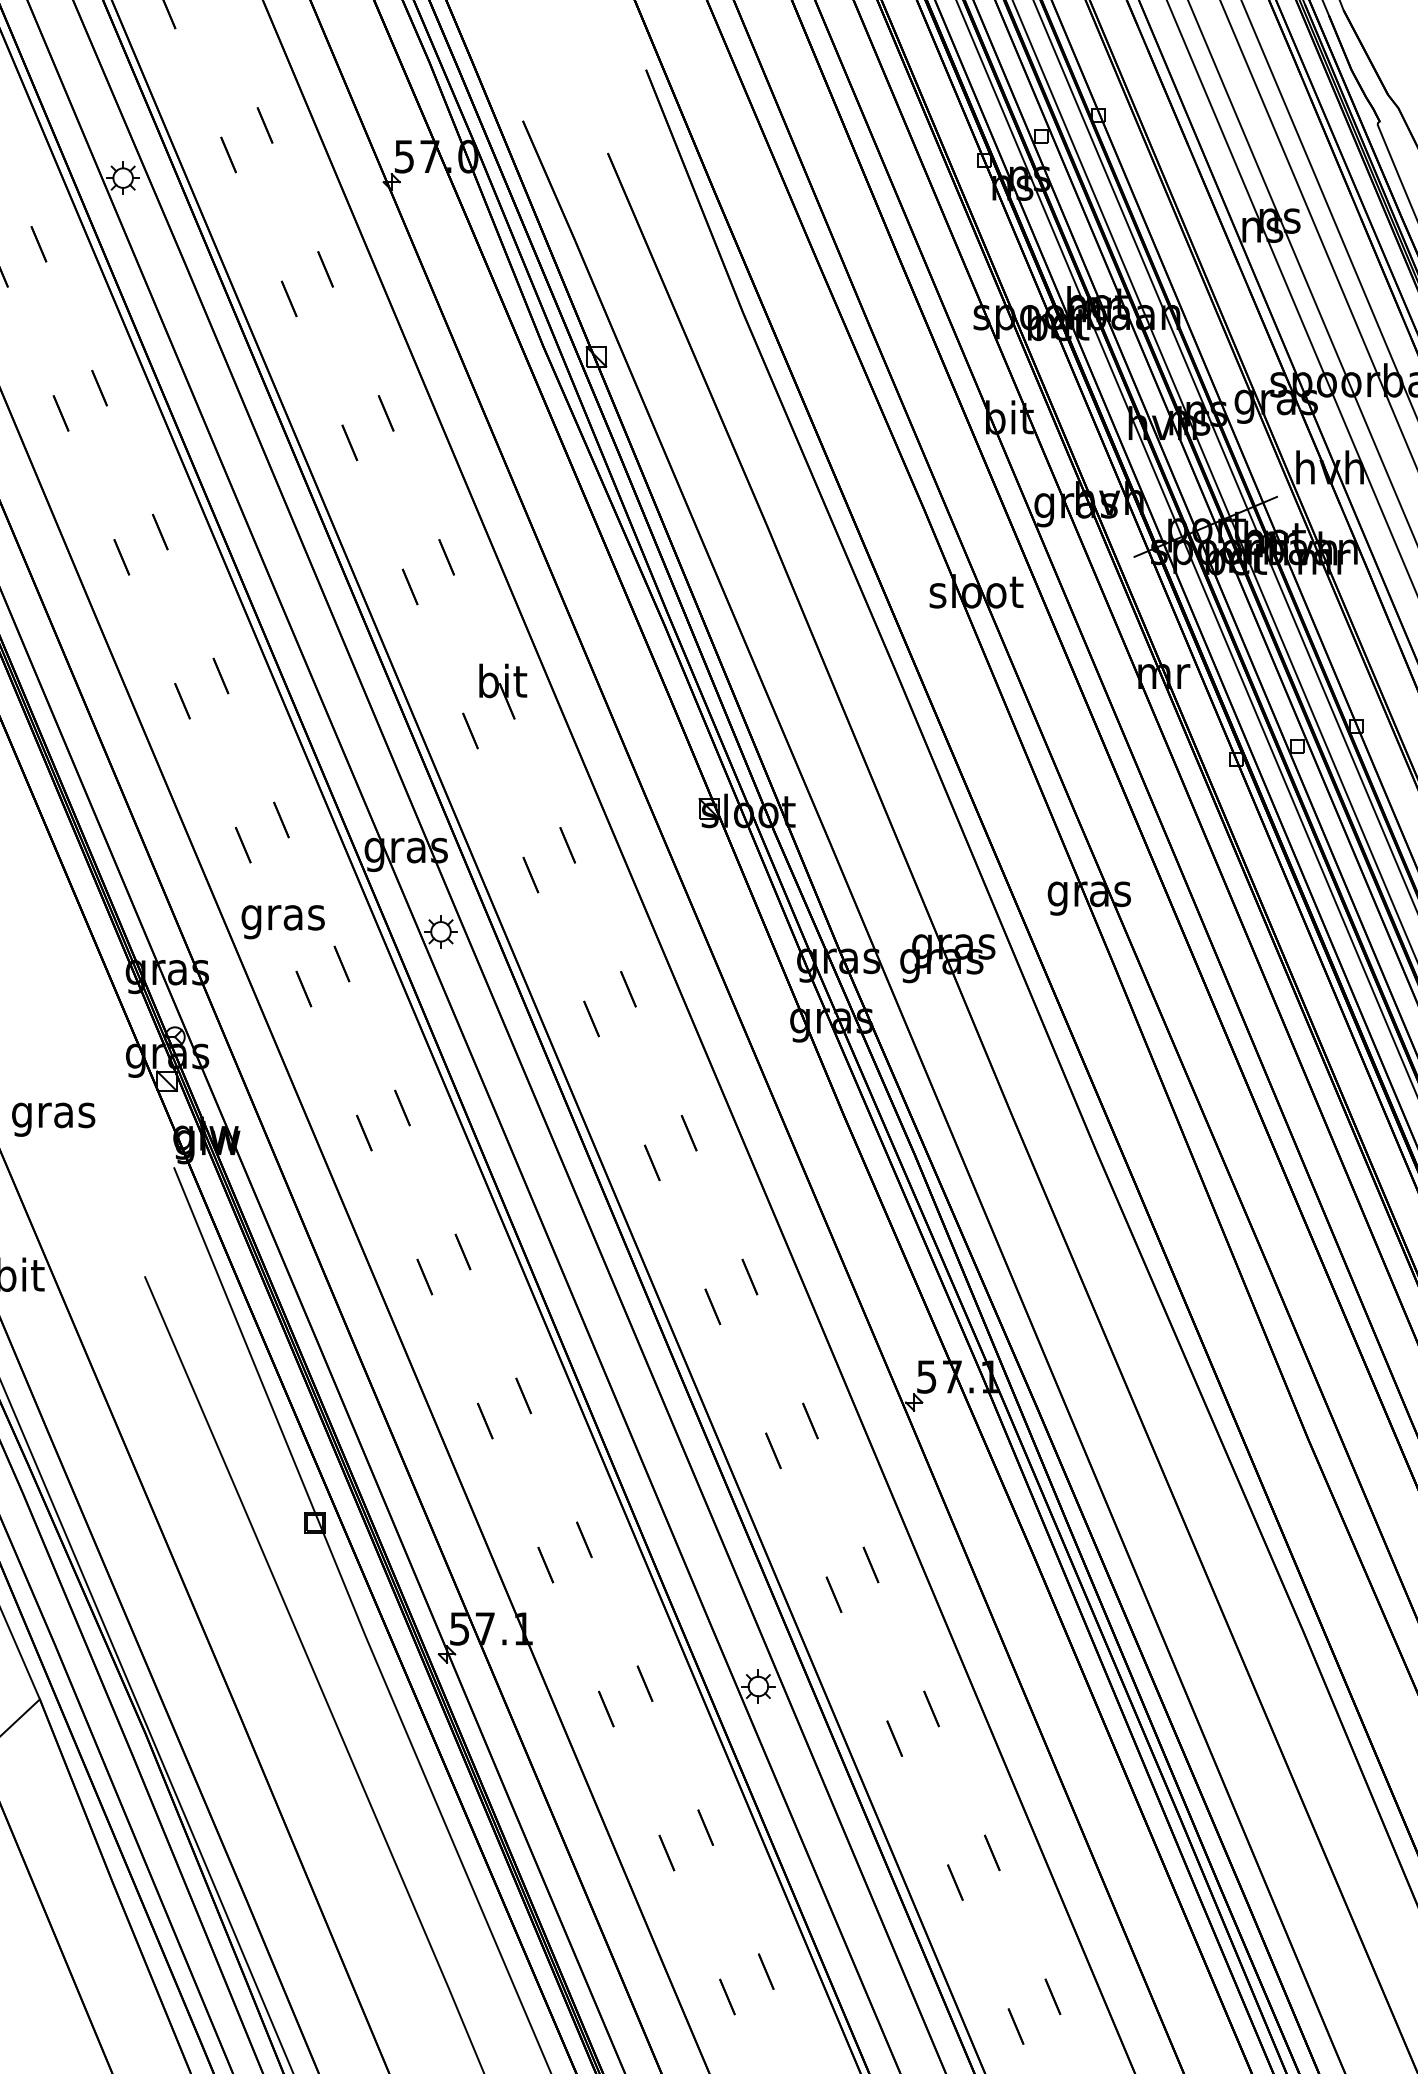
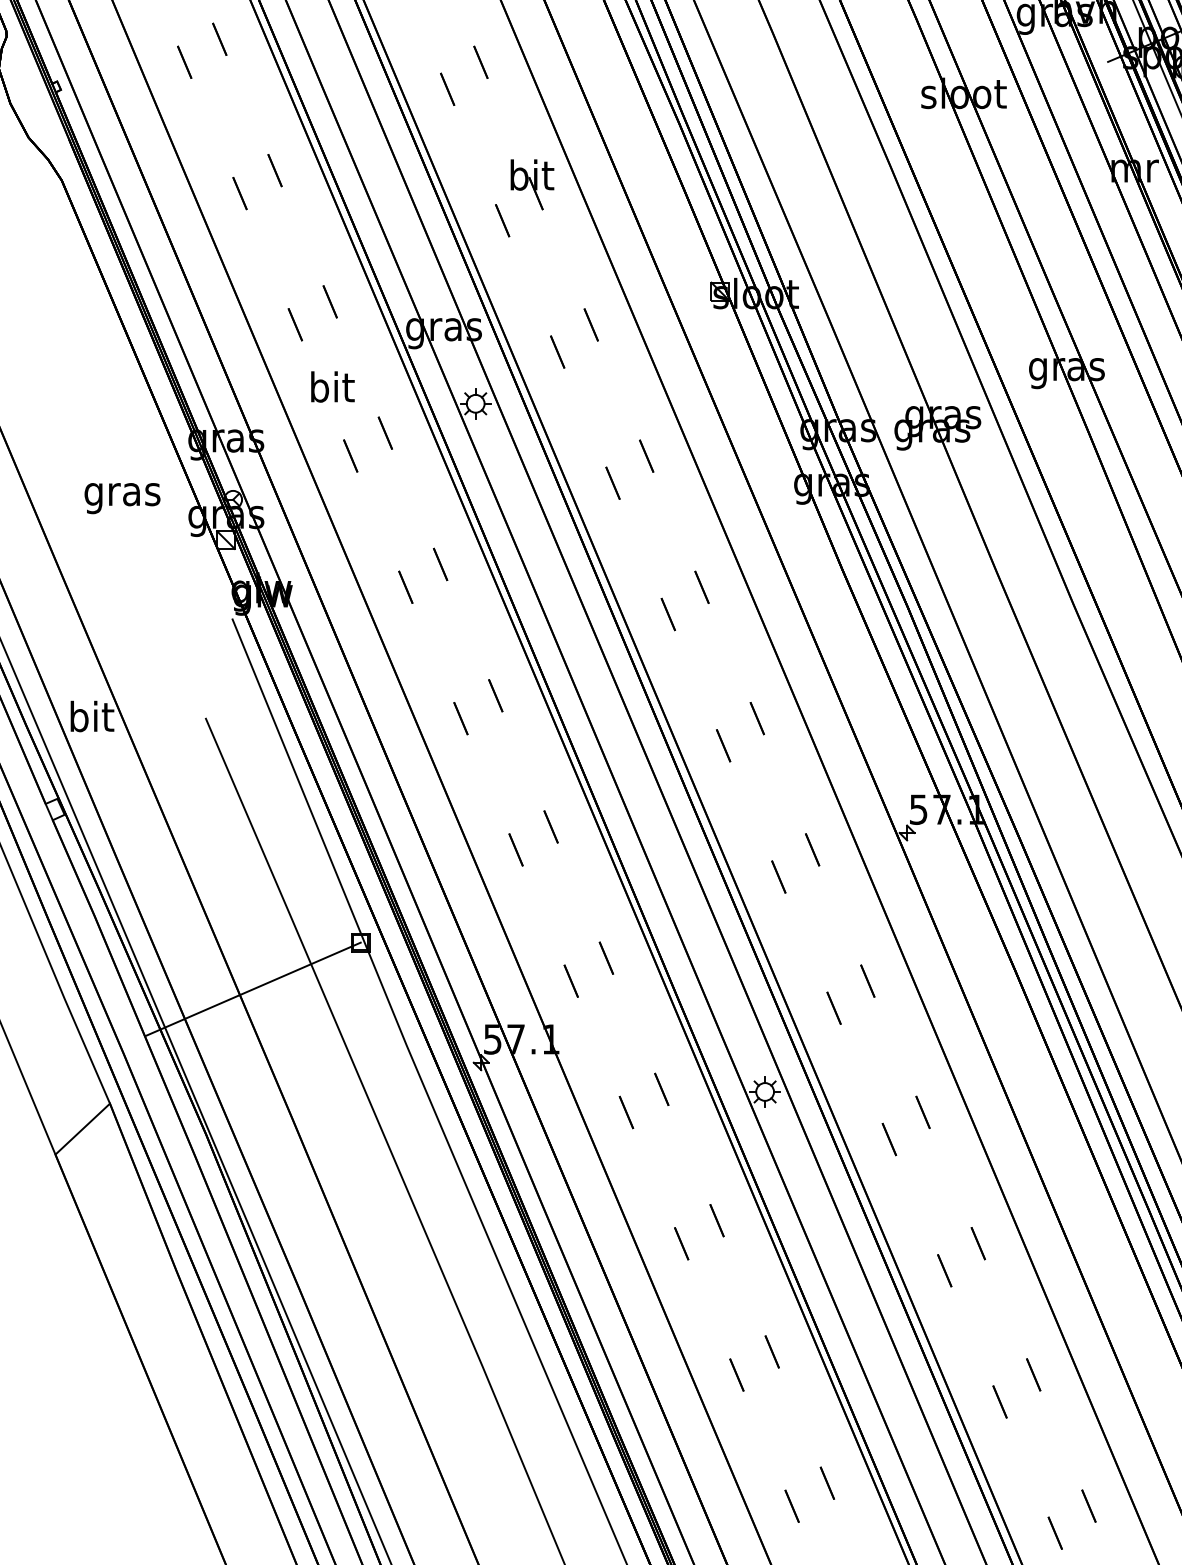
text: (282, 917) -> (331, 390), gras -> bit
text: (53, 1119) -> (122, 498), moved
line: (196, 1573) -> (252, 988), added

